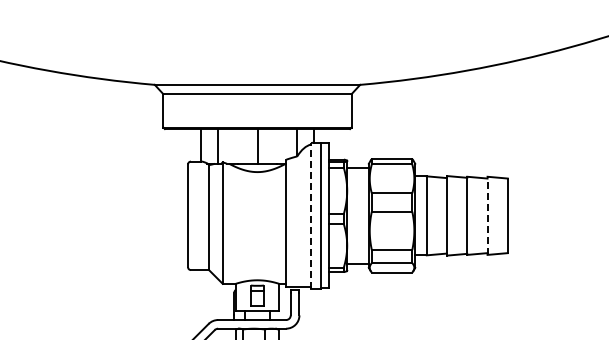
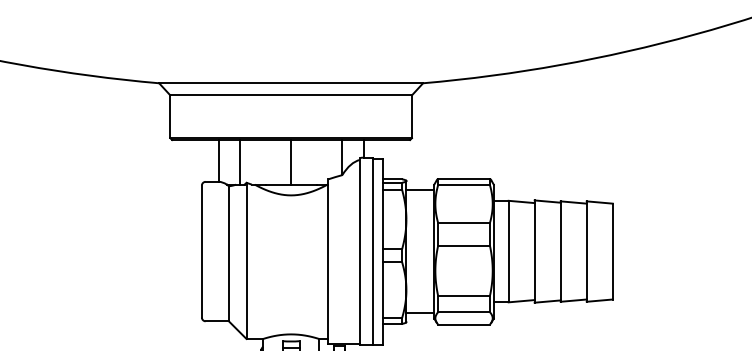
line: (487, 215) -> (586, 251), dashed -> solid
line: (311, 216) -> (360, 252), dashed -> solid

